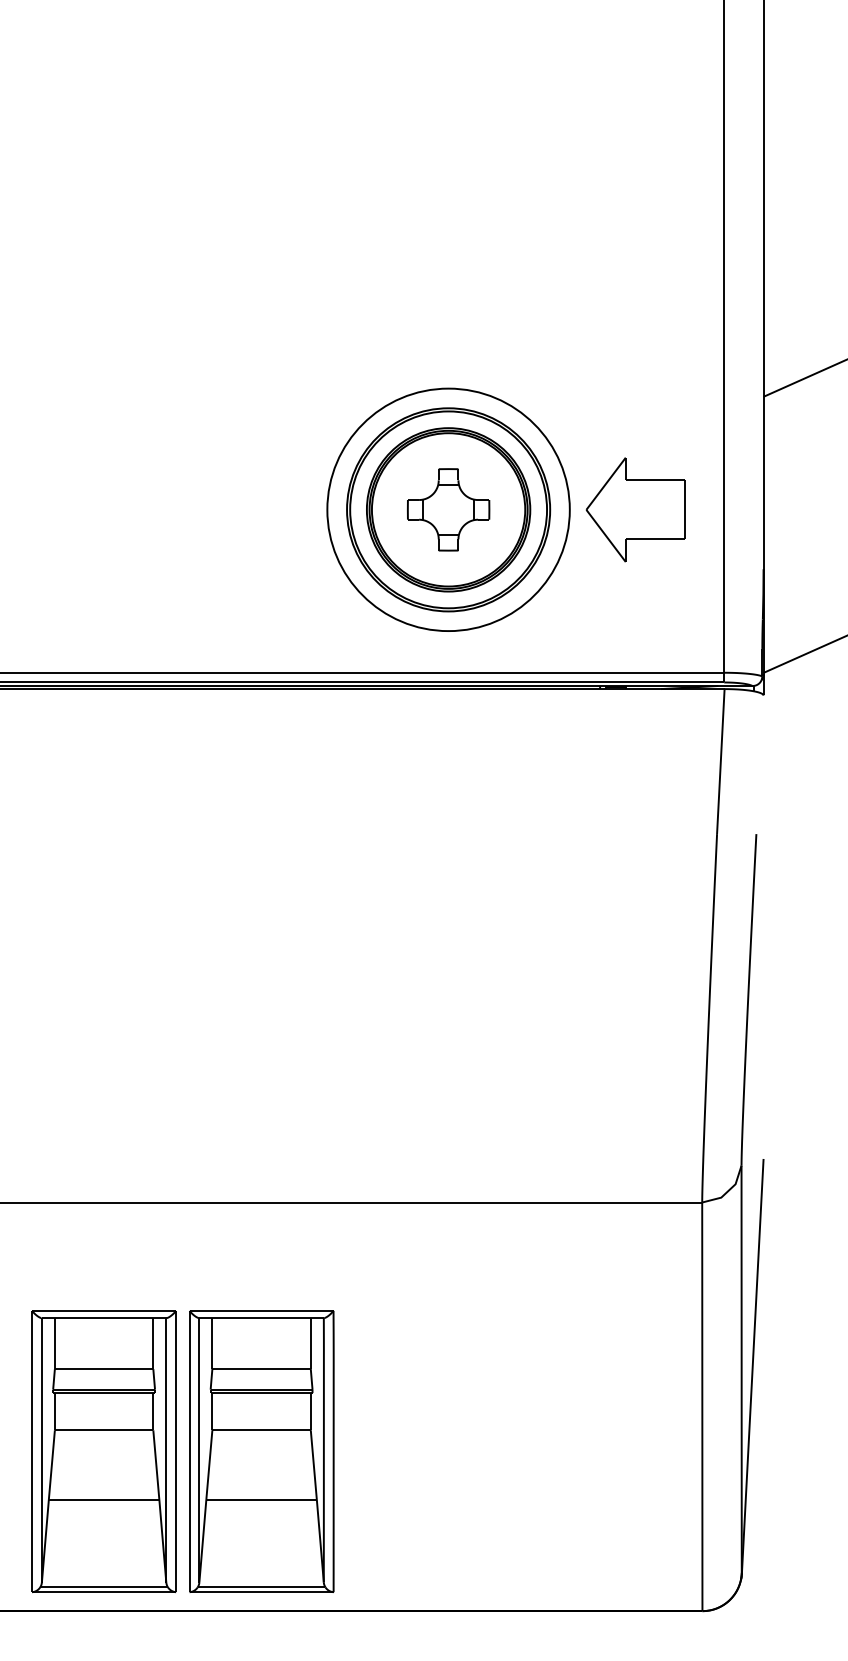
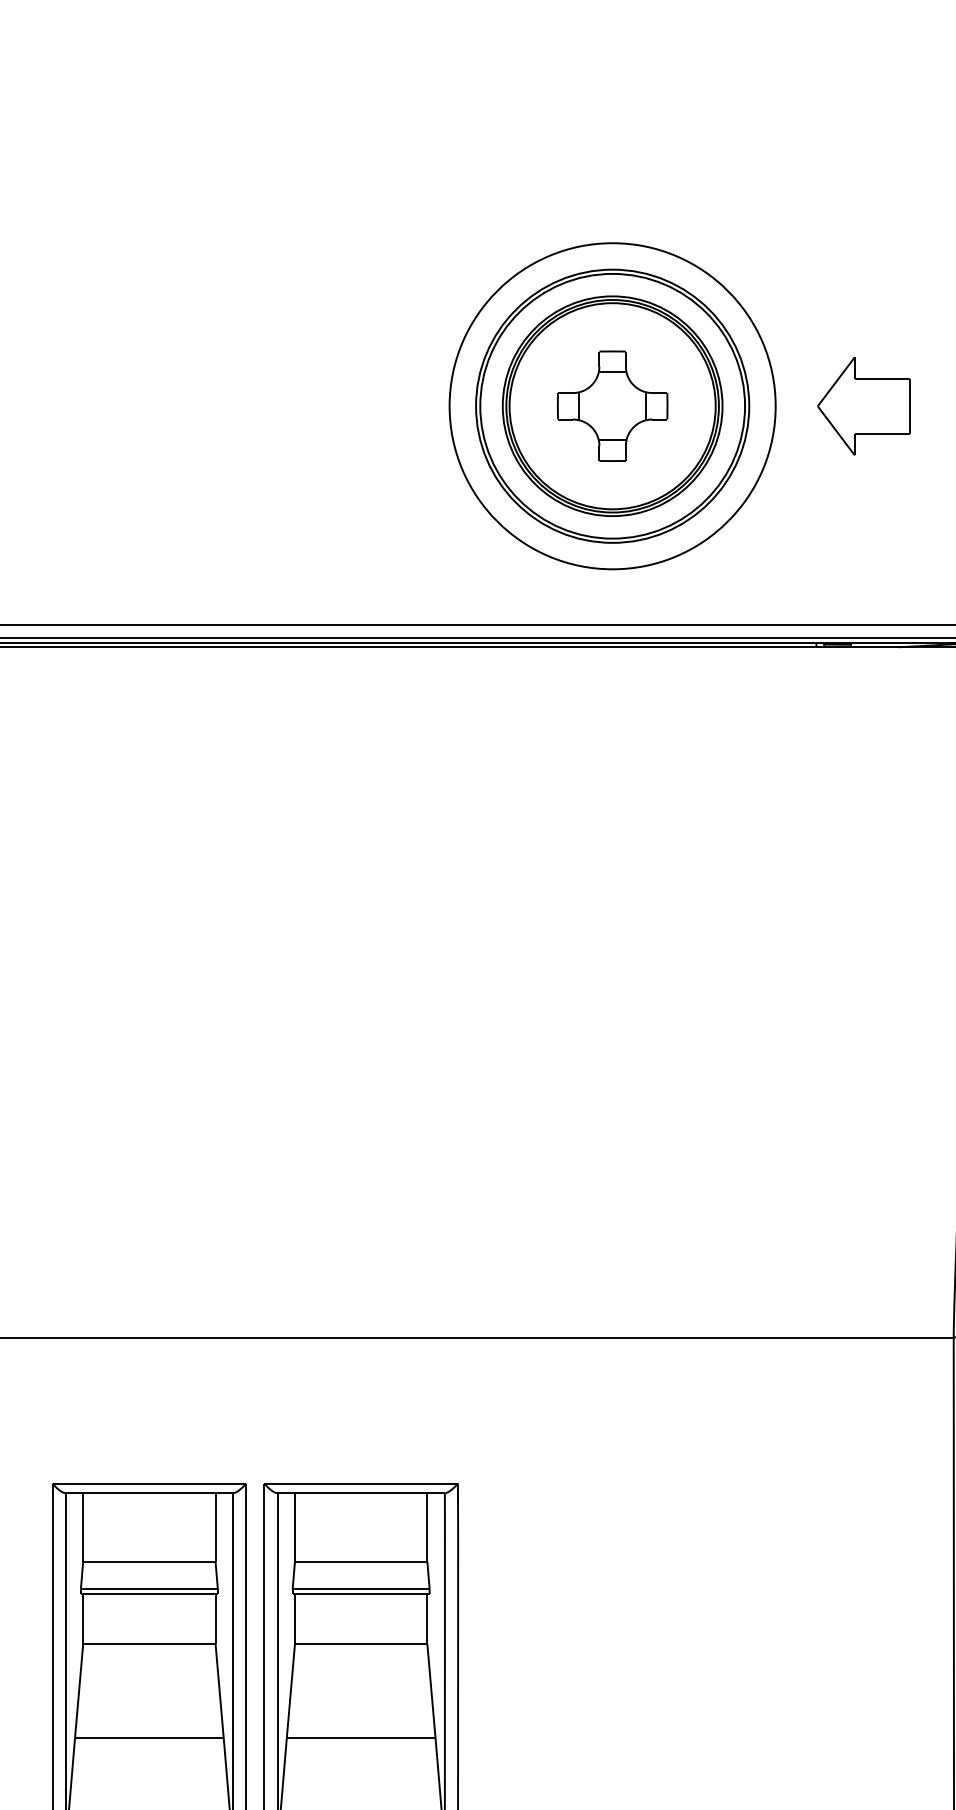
part: (635, 509) -> (863, 405), size x0.7

